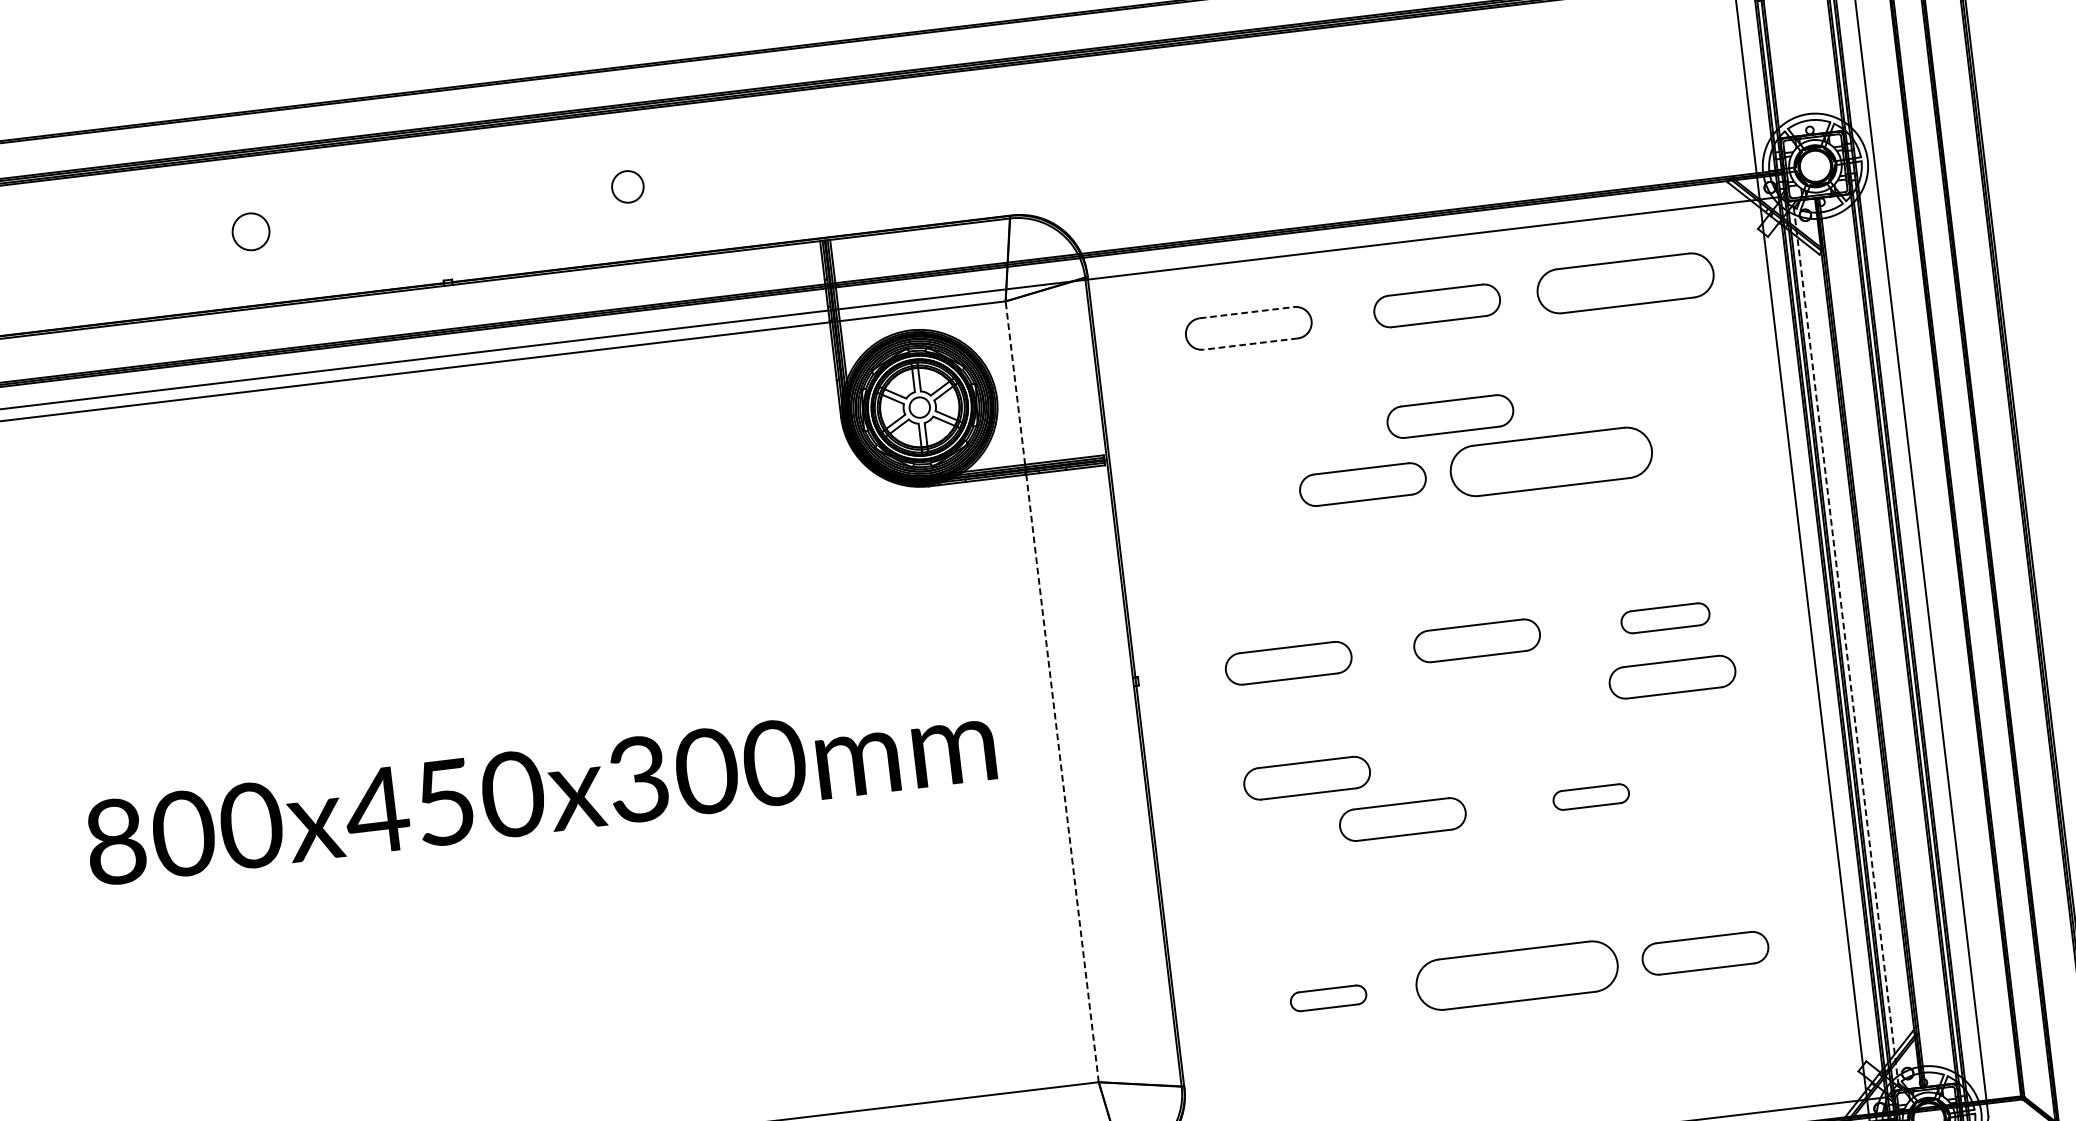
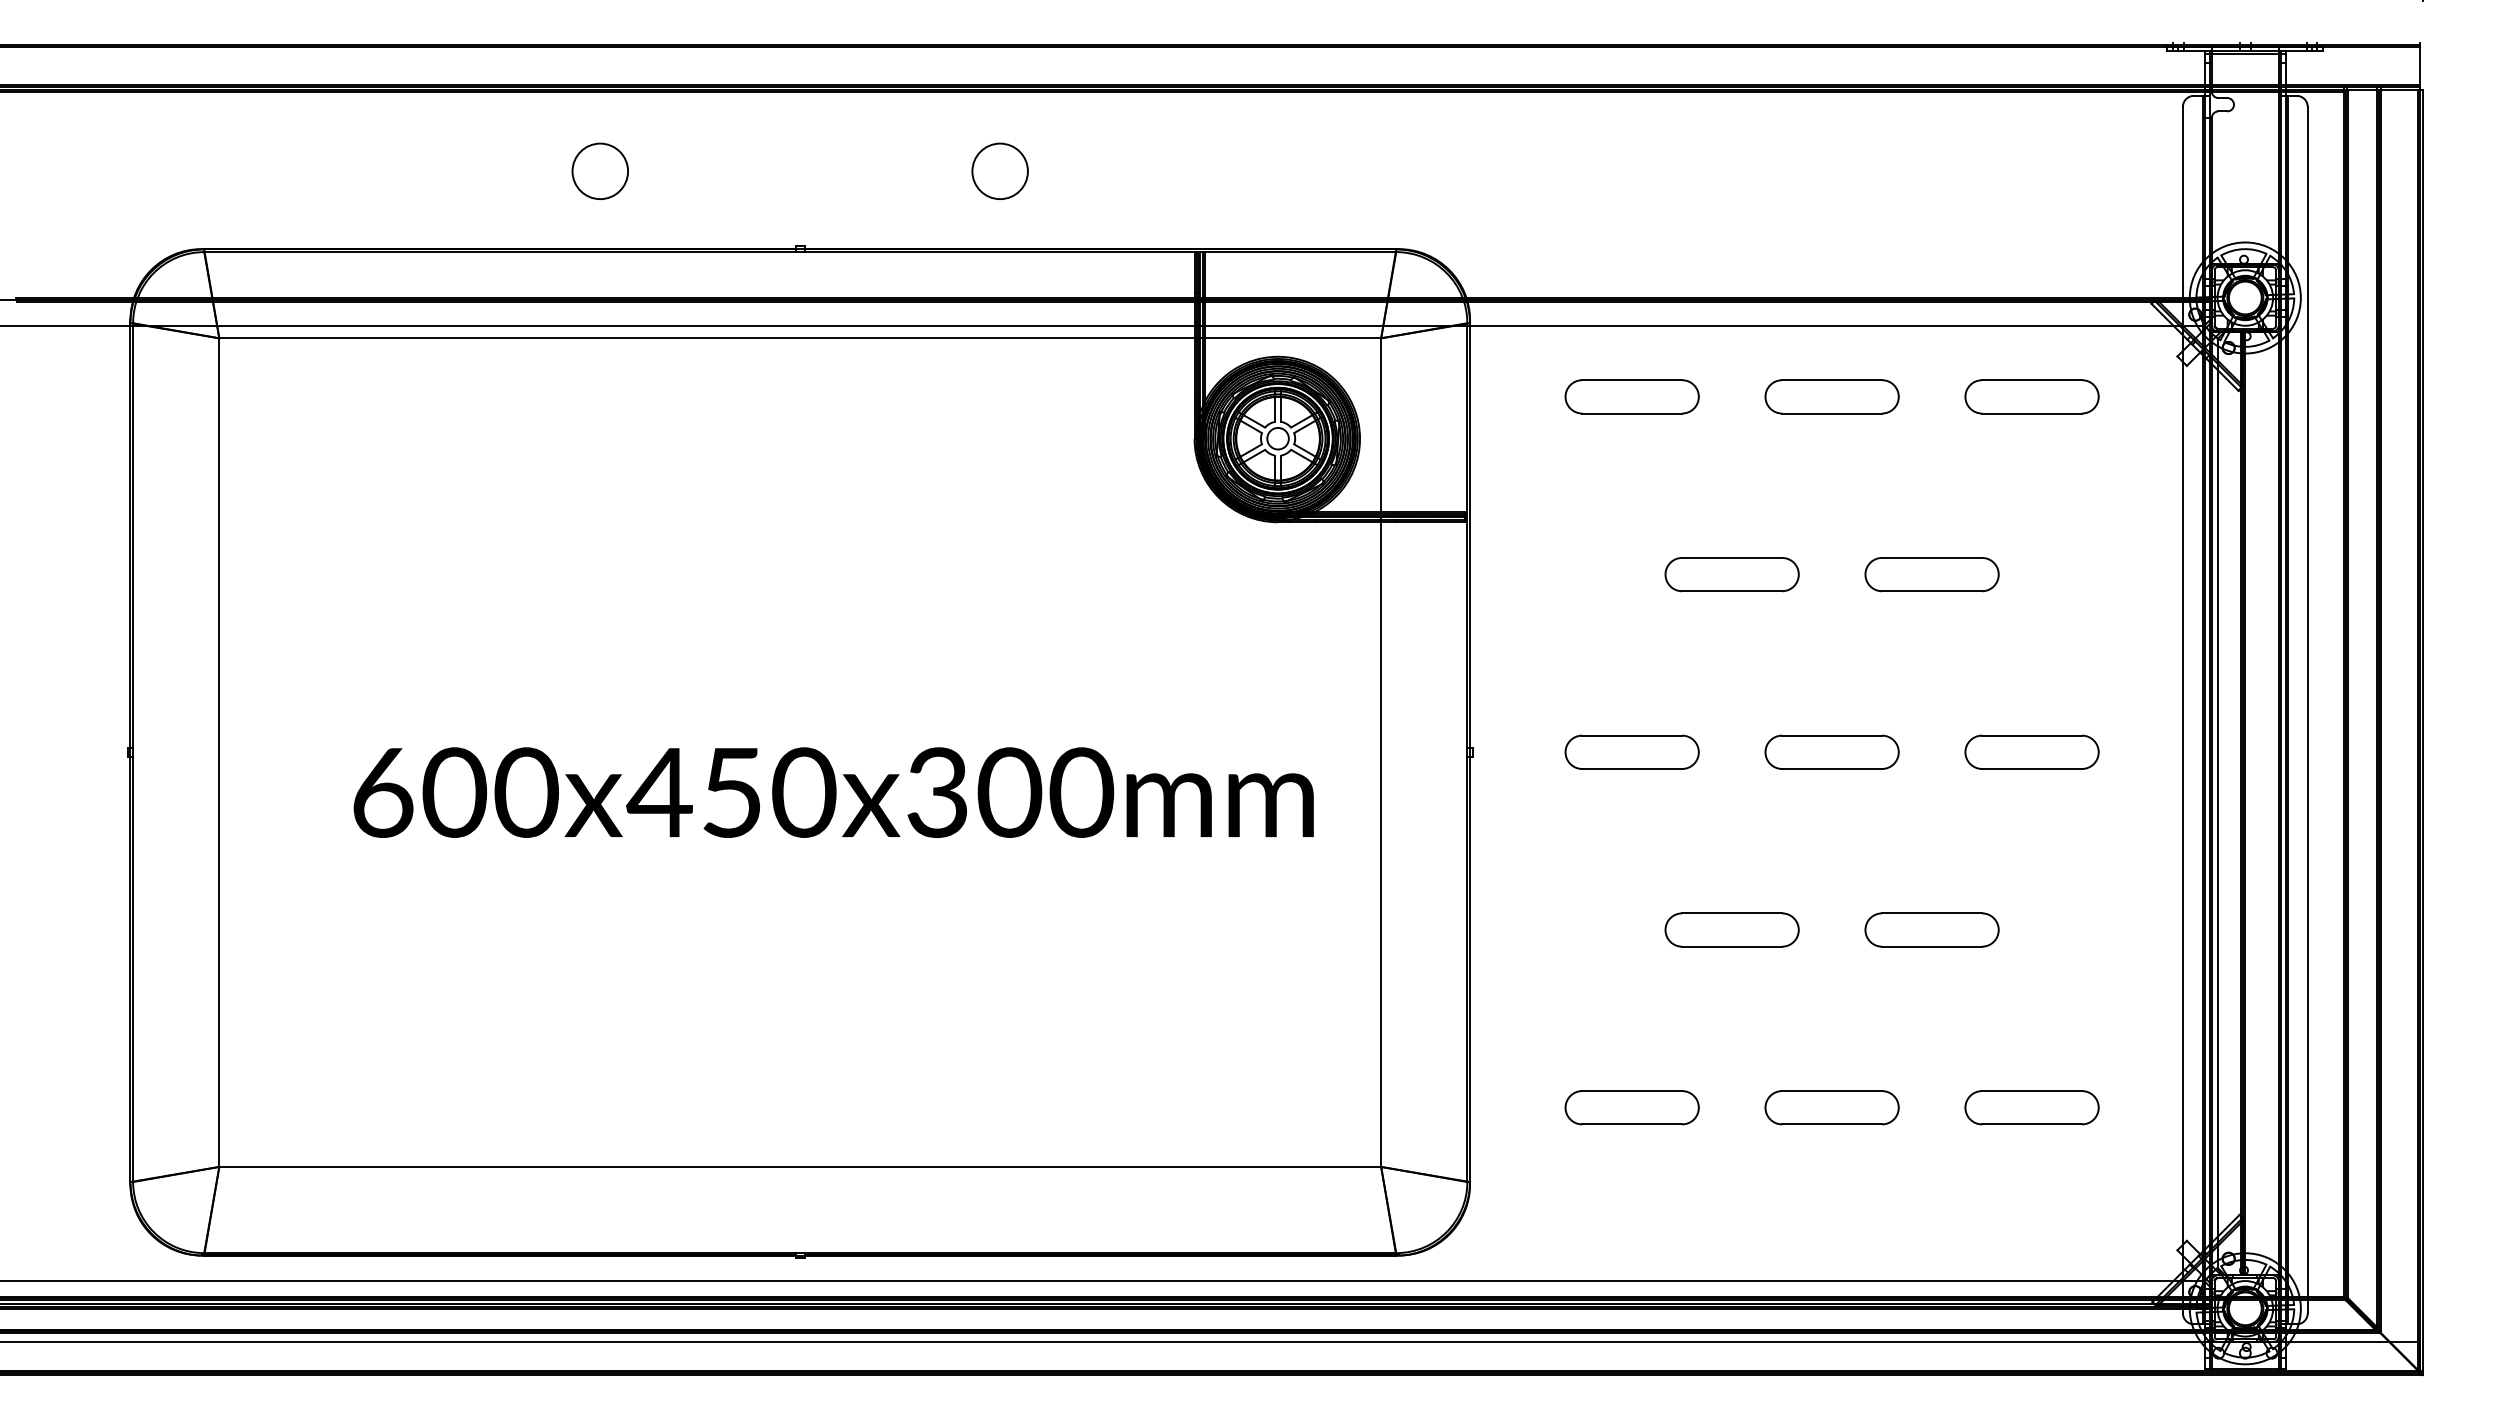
circle: (627, 187) -> (999, 171), size x1.67
circle: (251, 231) -> (600, 171), size x1.43
part: (1625, 283) -> (2031, 396), size x0.71
line: (1247, 312) -> (1632, 380), dashed -> solid
line: (1250, 344) -> (1632, 413), dashed -> solid
line: (1015, 382) -> (1381, 424), dashed -> solid
part: (1449, 415) -> (1831, 513), removed
part: (1550, 462) -> (1931, 574), size x0.62
part: (1664, 617) -> (2031, 751), size x1.43
line: (1846, 645) -> (2217, 803), dashed -> solid
part: (1671, 677) -> (2031, 814), removed
part: (1306, 777) -> (1636, 874), removed
line: (1062, 778) -> (1381, 844), dashed -> solid
part: (1590, 796) -> (1931, 929), size x1.67
text: (116, 841) -> (383, 792), 800x450x300mm -> 600x450x300mm
part: (1516, 975) -> (1831, 1107), size x0.62
part: (1327, 998) -> (1631, 1107), size x1.67

